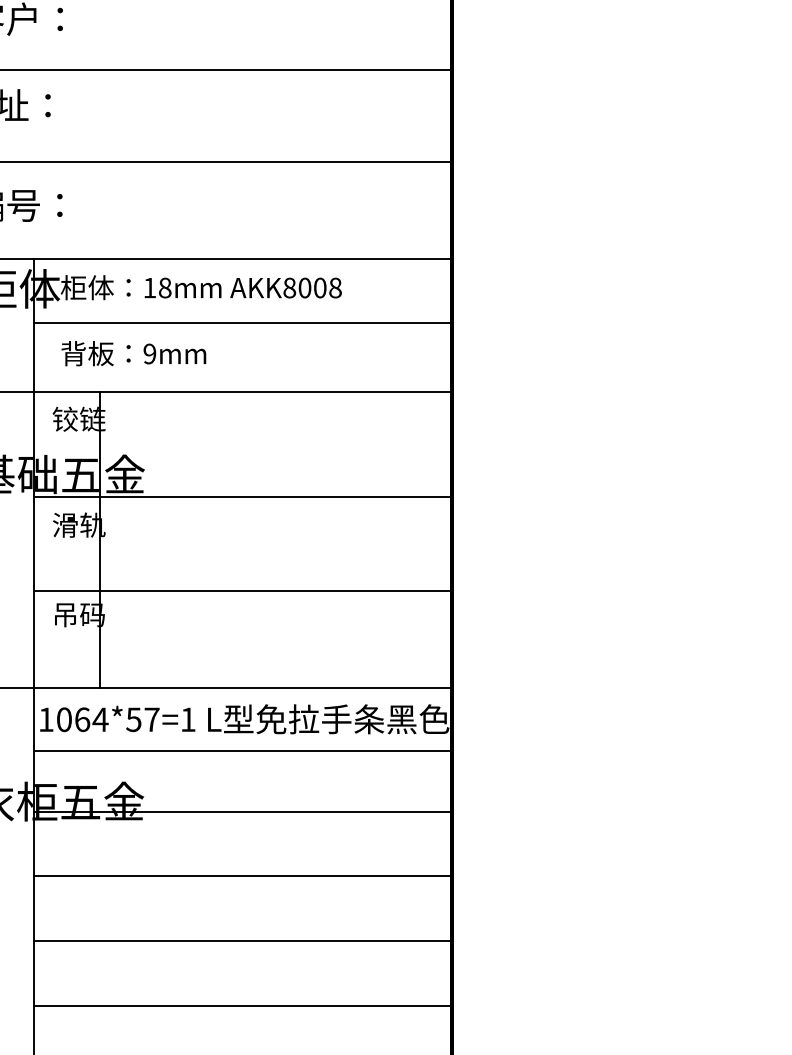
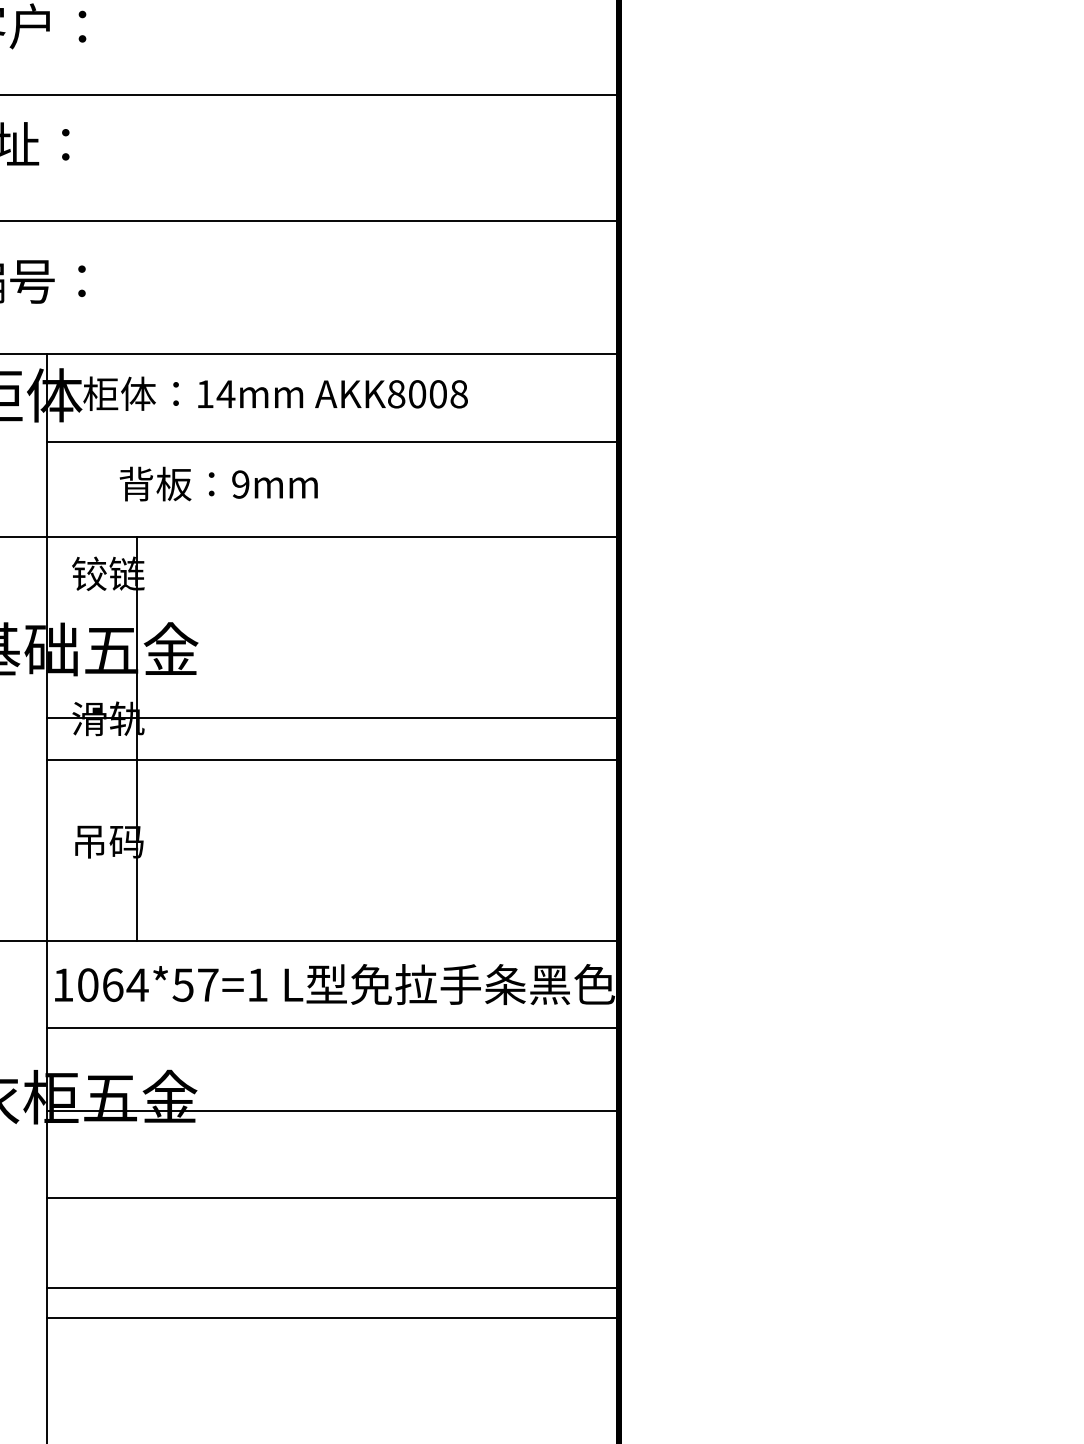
text: (164, 287) -> (225, 393), 18mm -> 14mm
text: (133, 353) -> (218, 483), moved
line: (243, 496) -> (333, 717), moved
line: (243, 590) -> (333, 760), moved
line: (243, 1005) -> (333, 1317), moved

